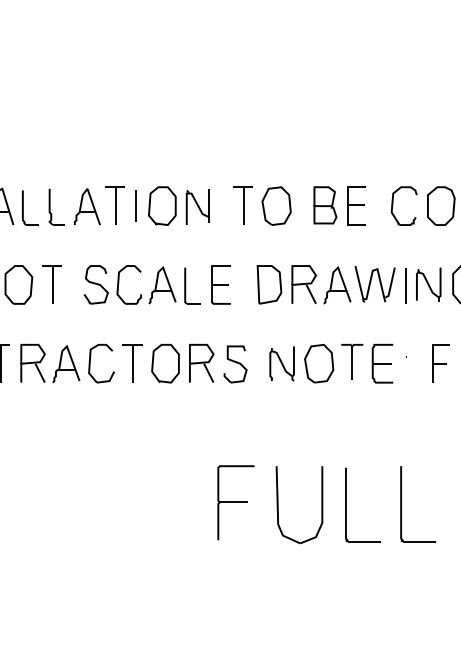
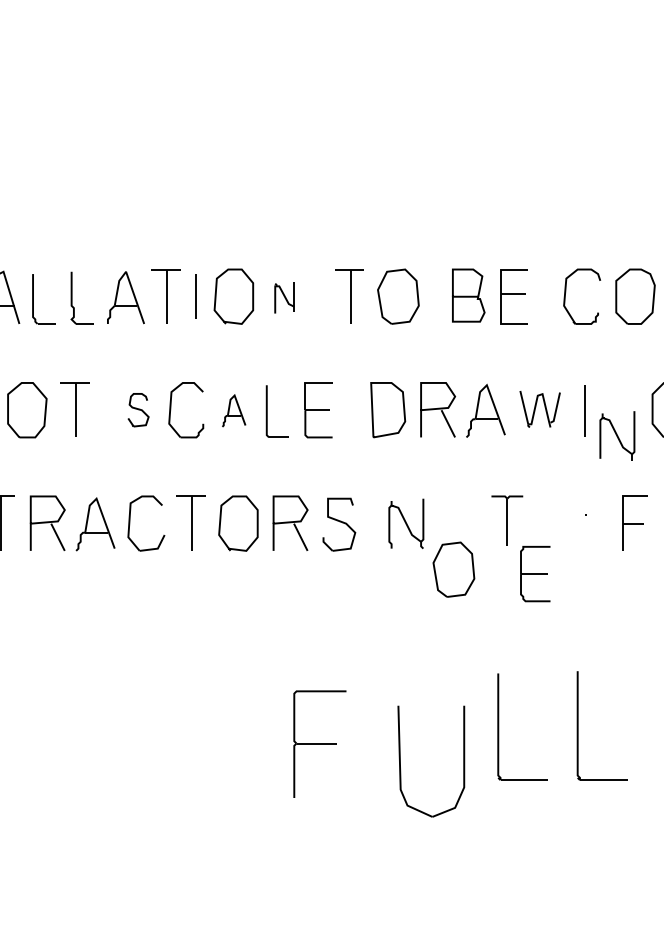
part: (197, 206) -> (284, 297), size x0.6
part: (95, 284) -> (137, 409), size x0.6
part: (374, 284) -> (539, 409), size x0.7
part: (428, 284) -> (617, 435), moved
part: (162, 285) -> (234, 411), size x0.6
part: (319, 363) -> (454, 569), moved
part: (382, 363) -> (535, 573), moved
part: (235, 502) -> (319, 743), moved
part: (278, 505) -> (401, 762), moved

